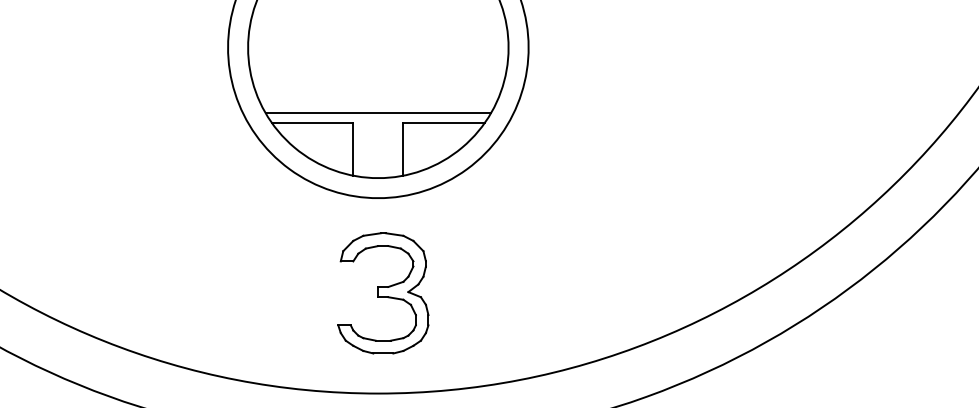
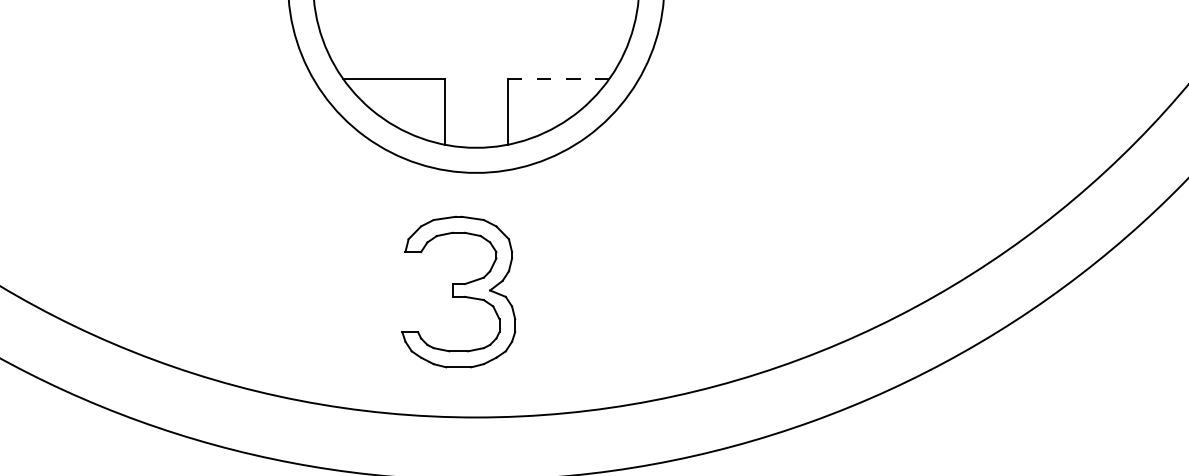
line: (378, 113) -> (476, 66), removed
line: (444, 123) -> (559, 79), solid -> dashed
part: (383, 293) -> (458, 292), moved

